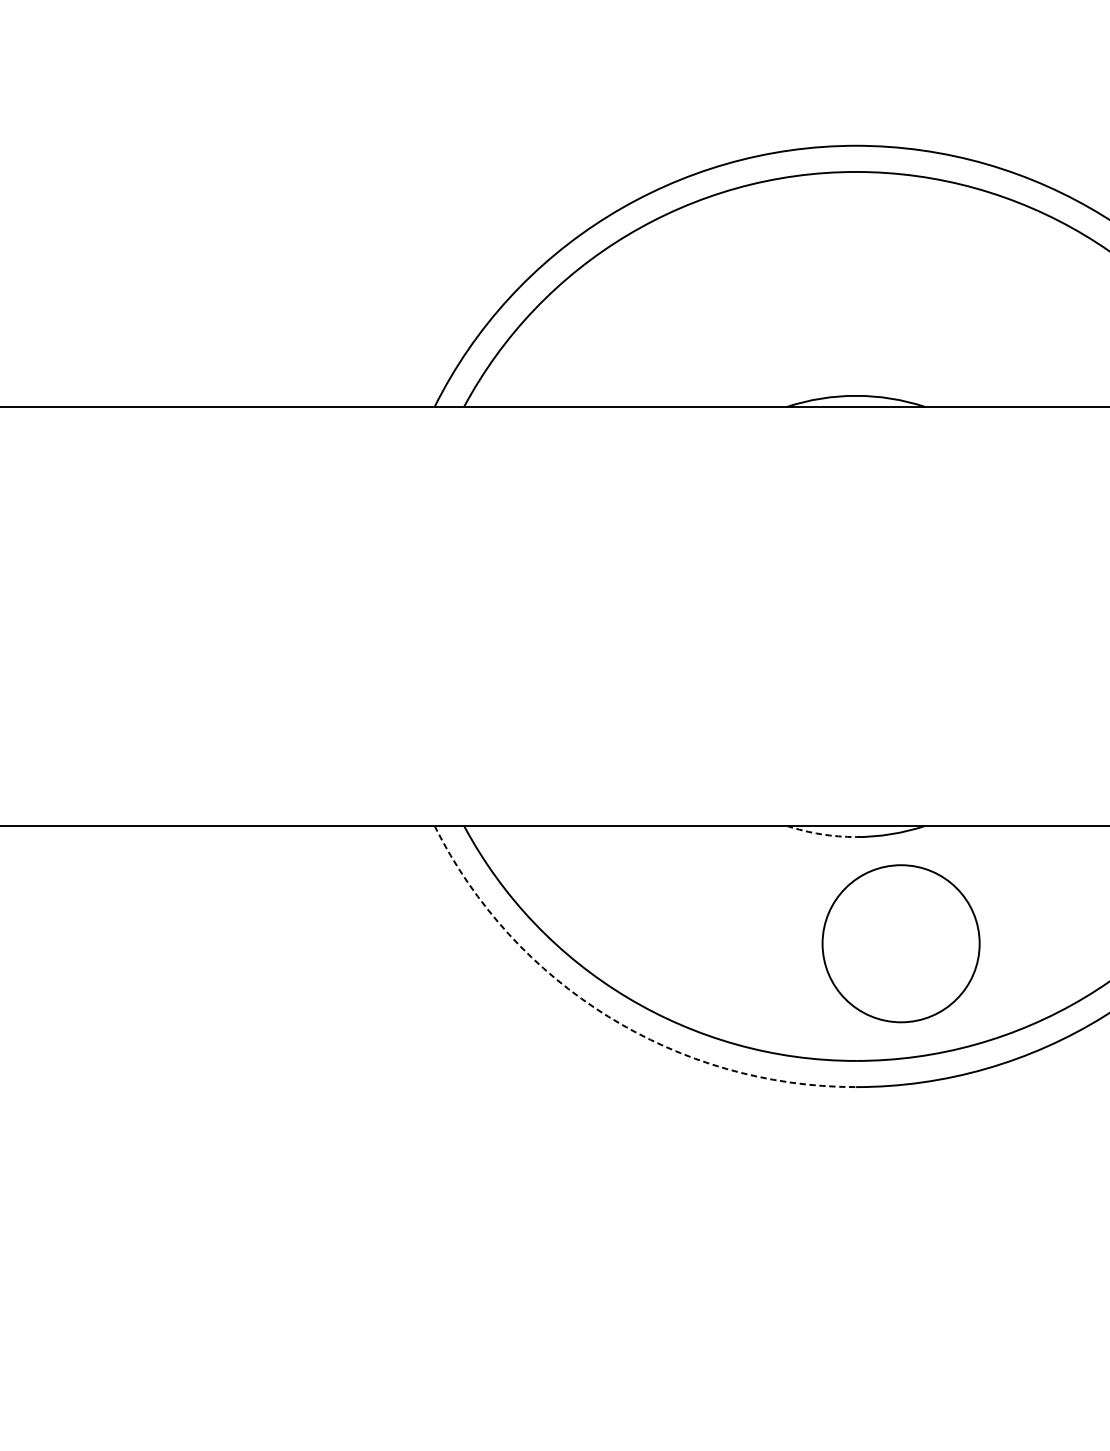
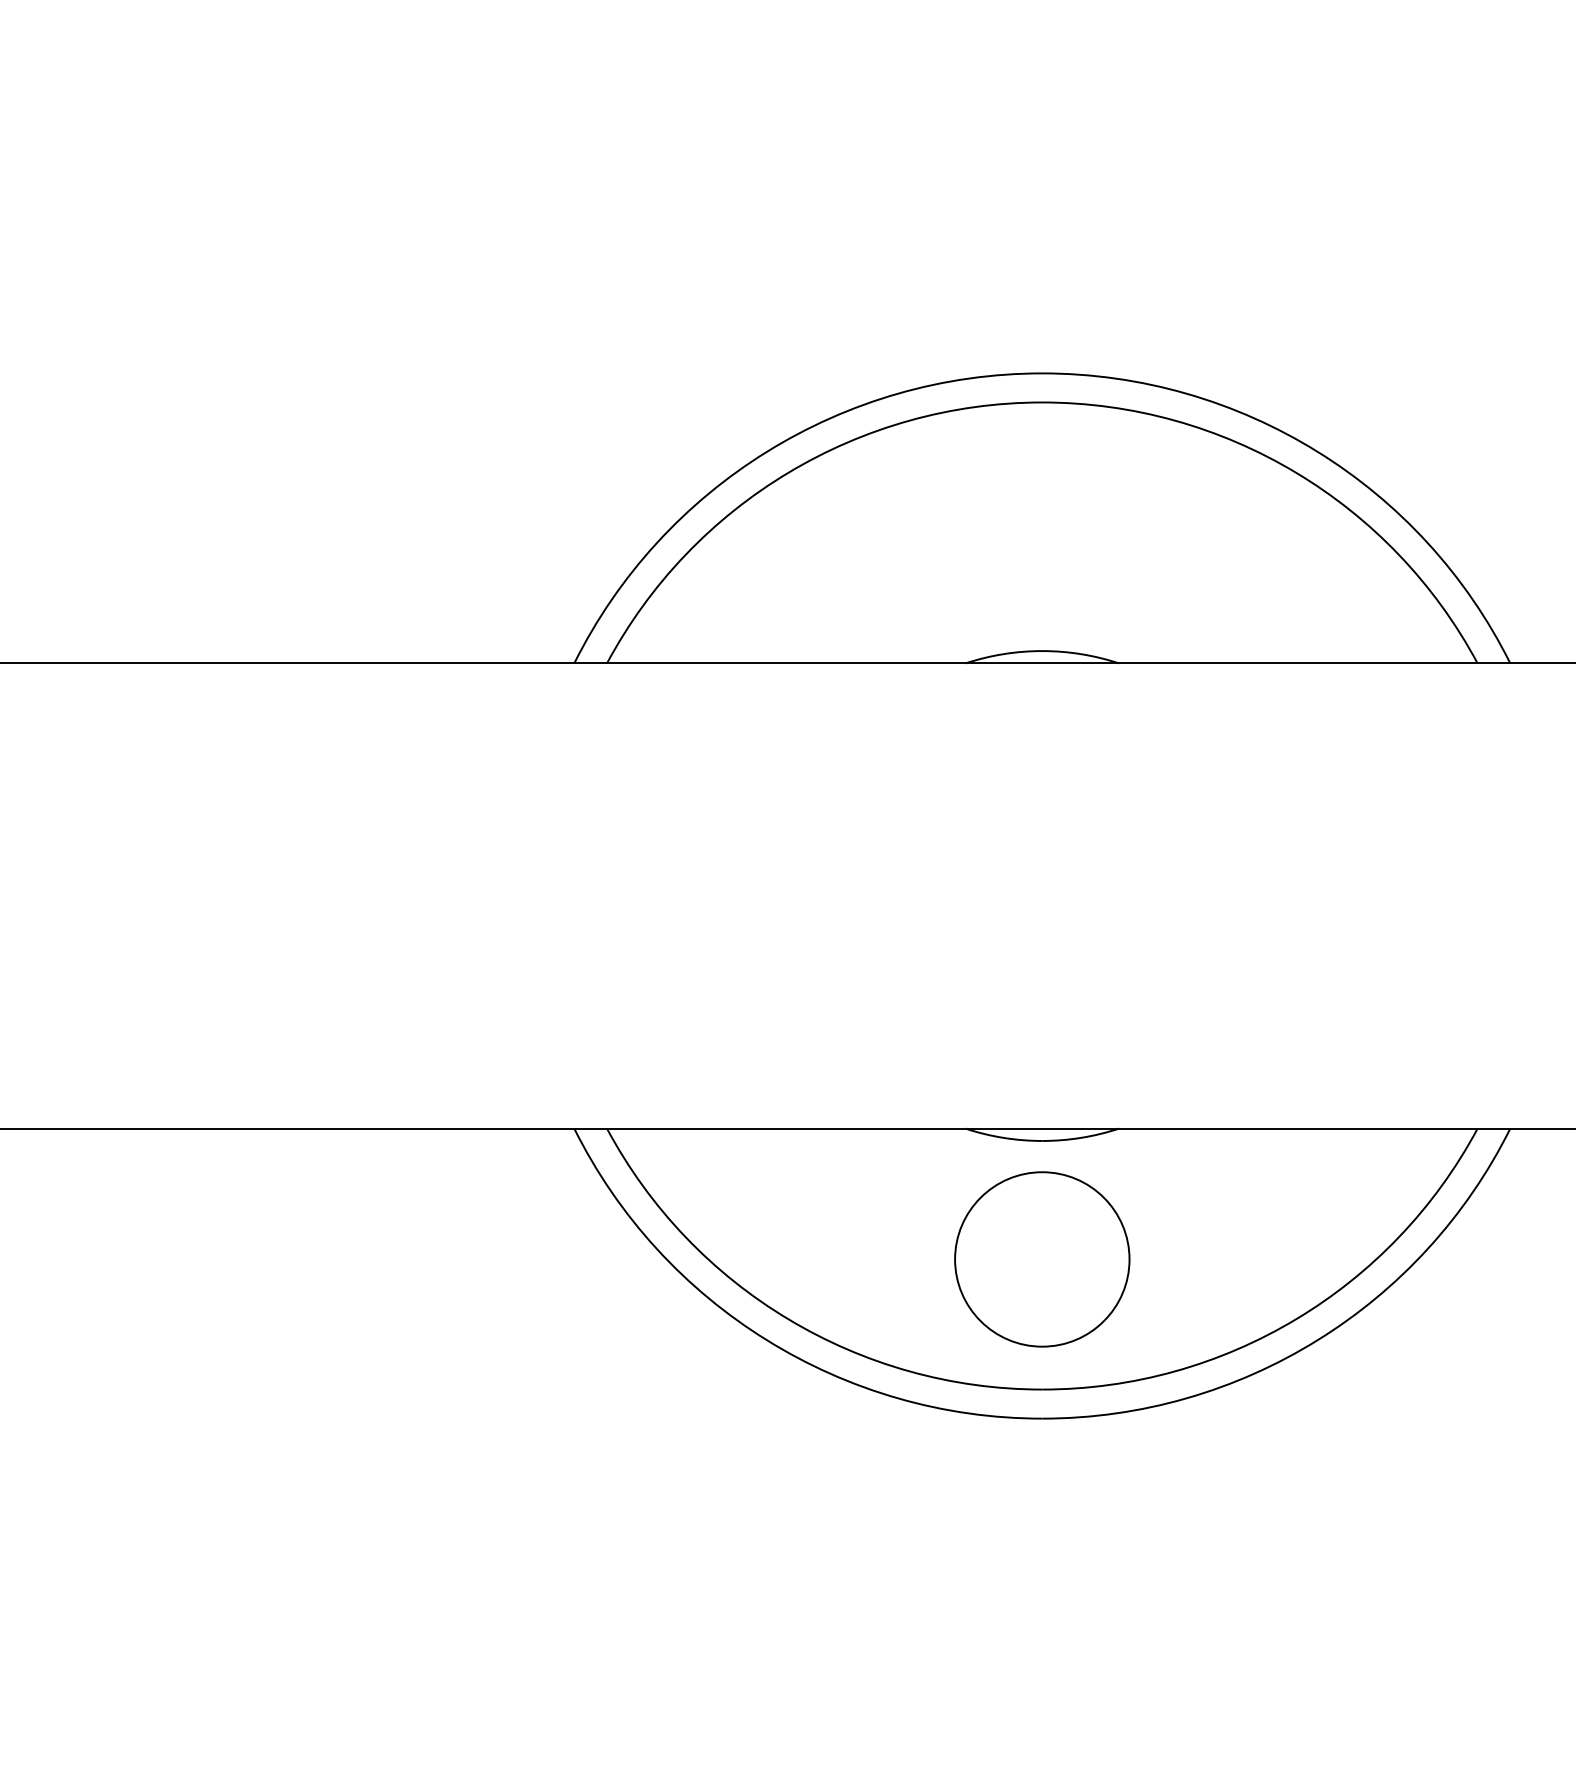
arc: (821, 833) -> (1003, 1137), dashed -> solid
circle: (901, 943) -> (1042, 1259), moved
arc: (608, 1016) -> (767, 1340), dashed -> solid

